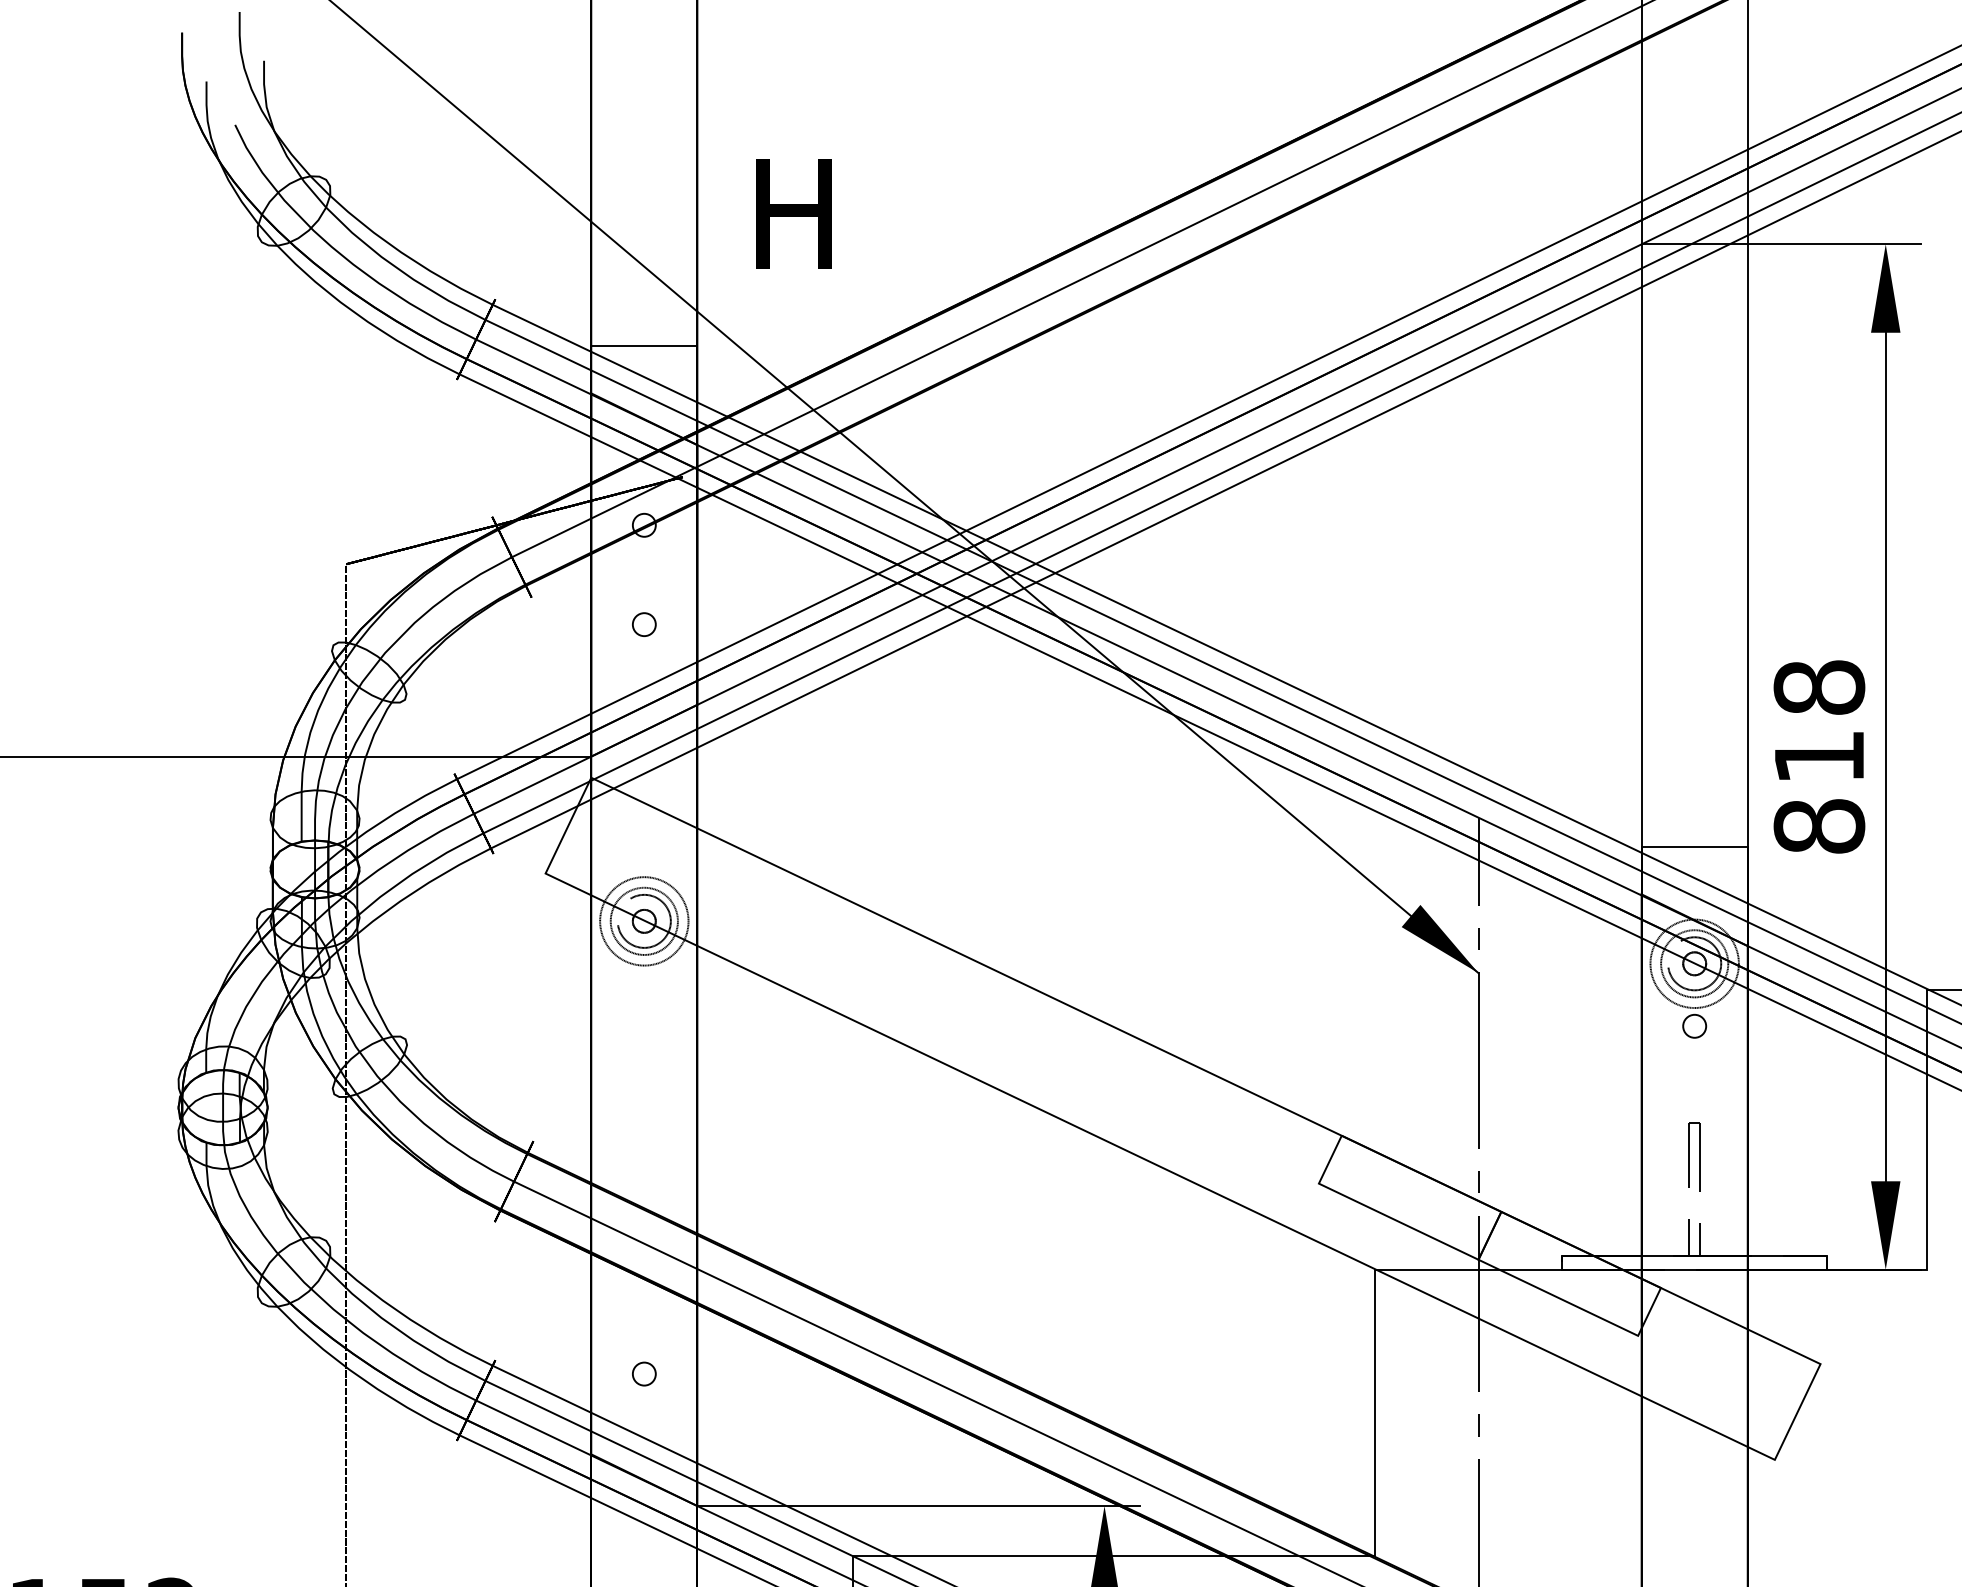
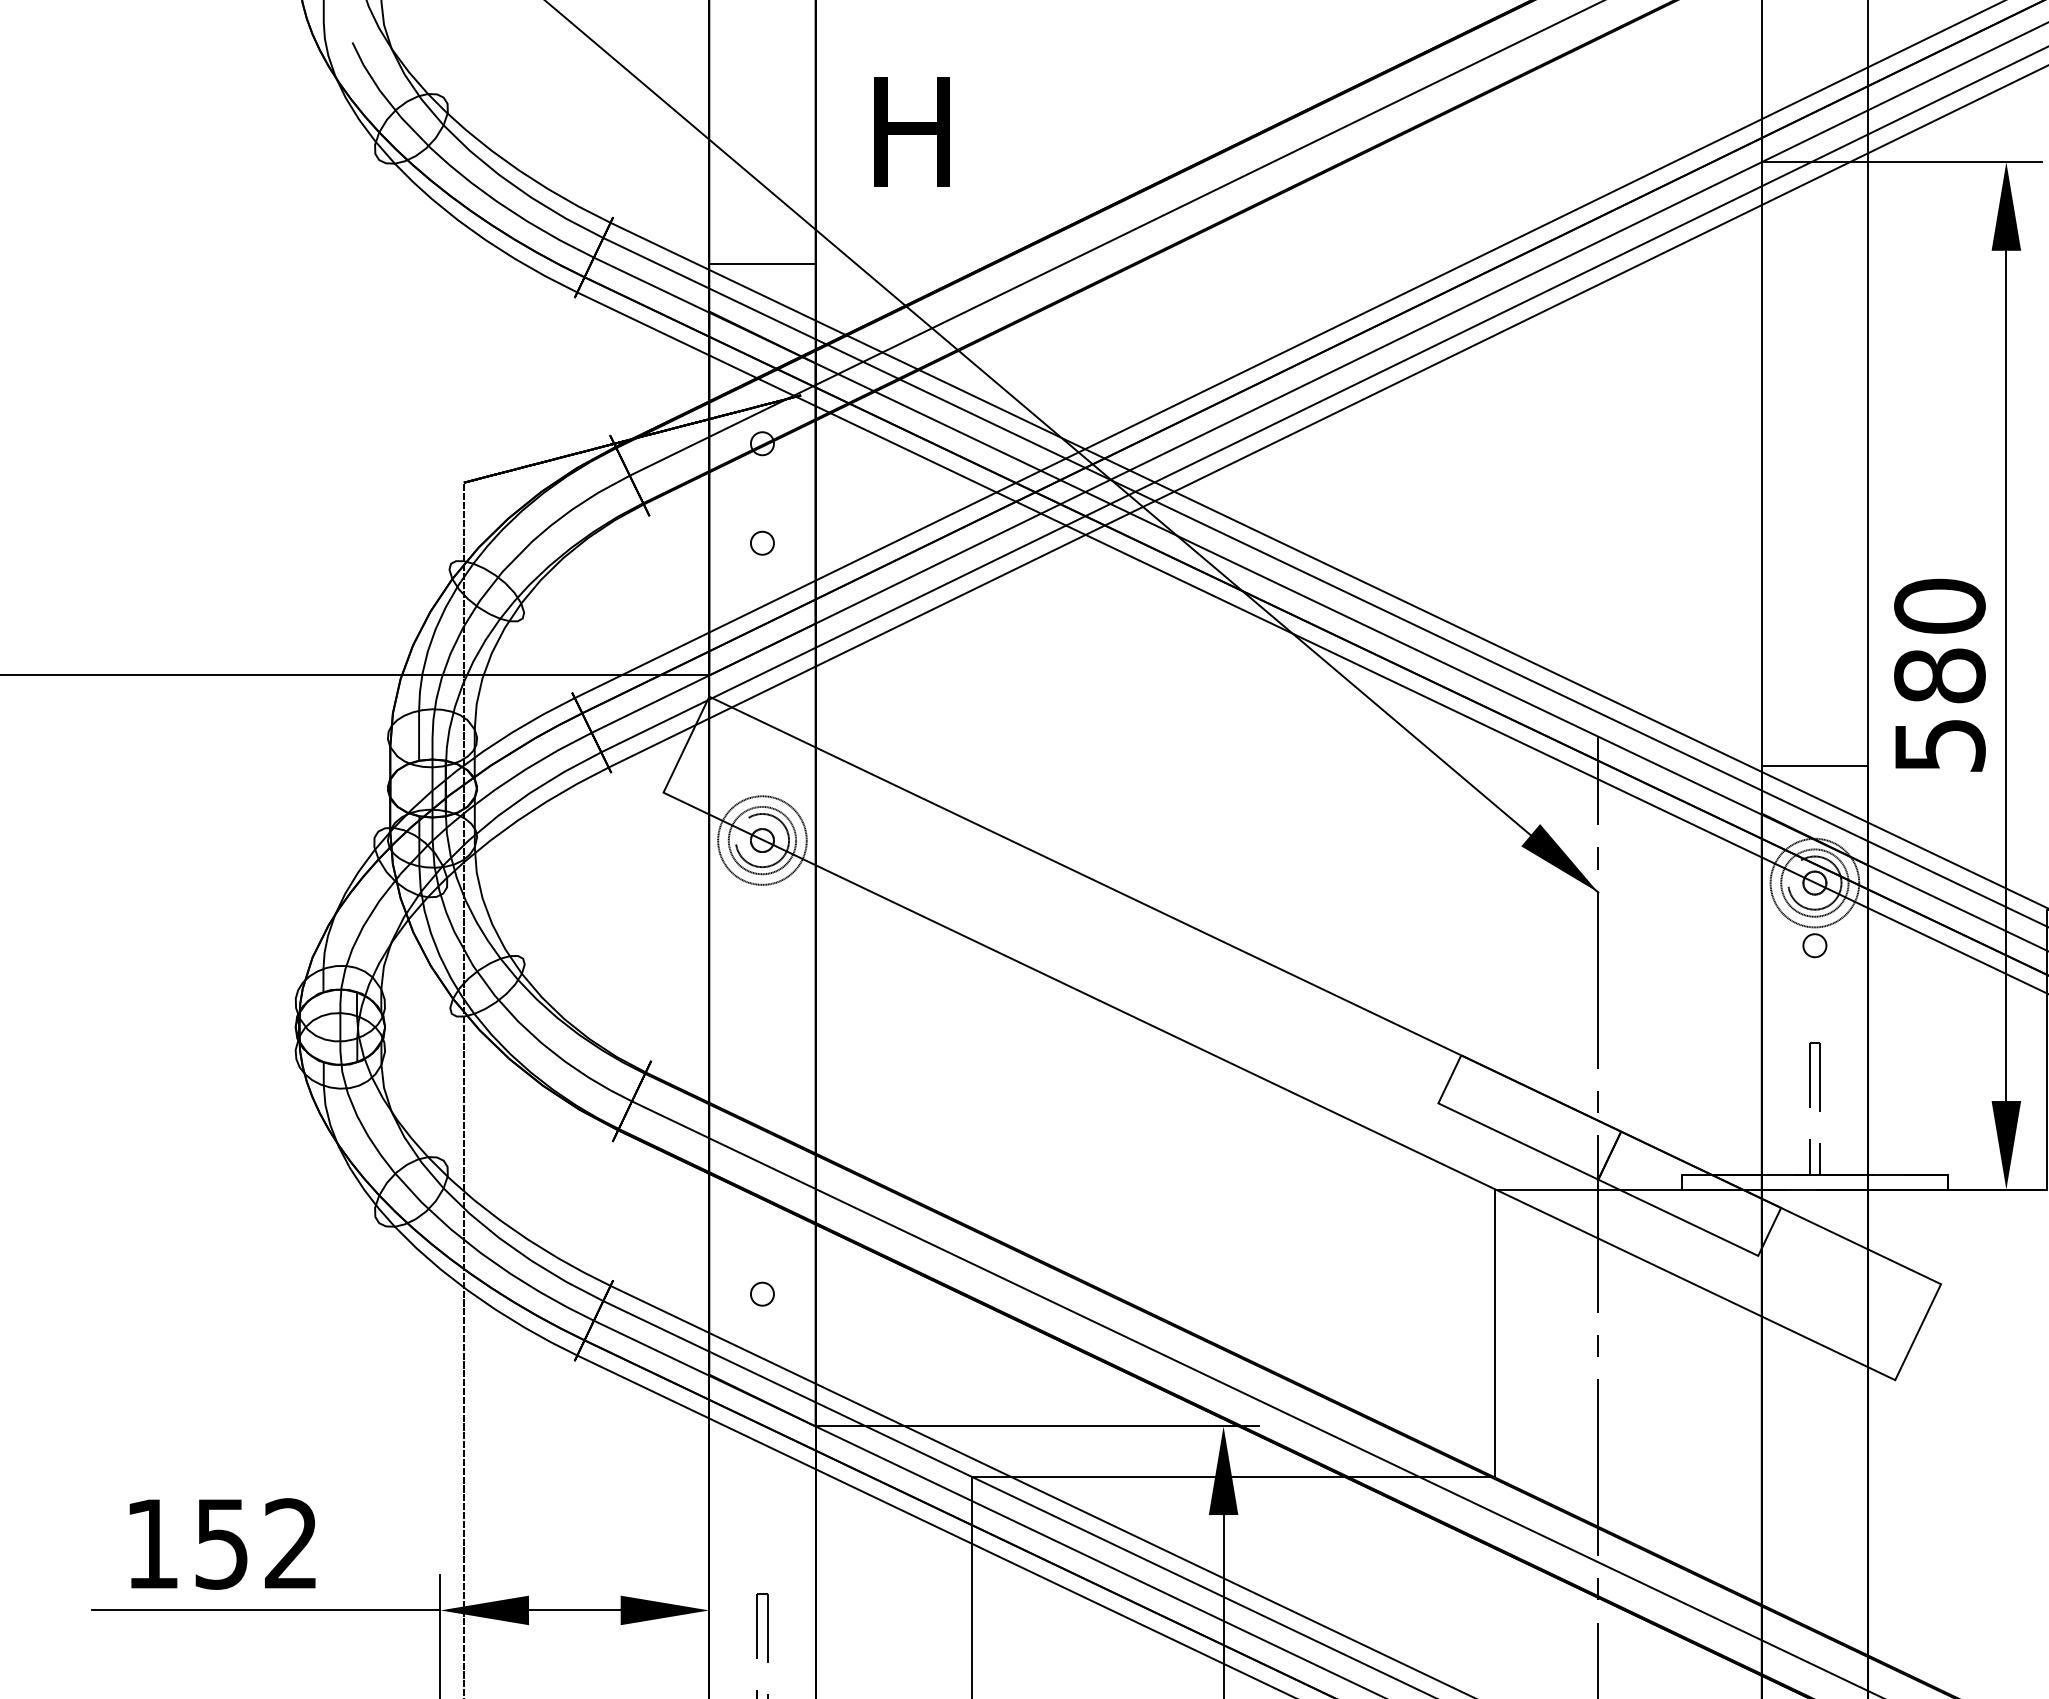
text: (1819, 756) -> (1939, 675), 818 -> 580

